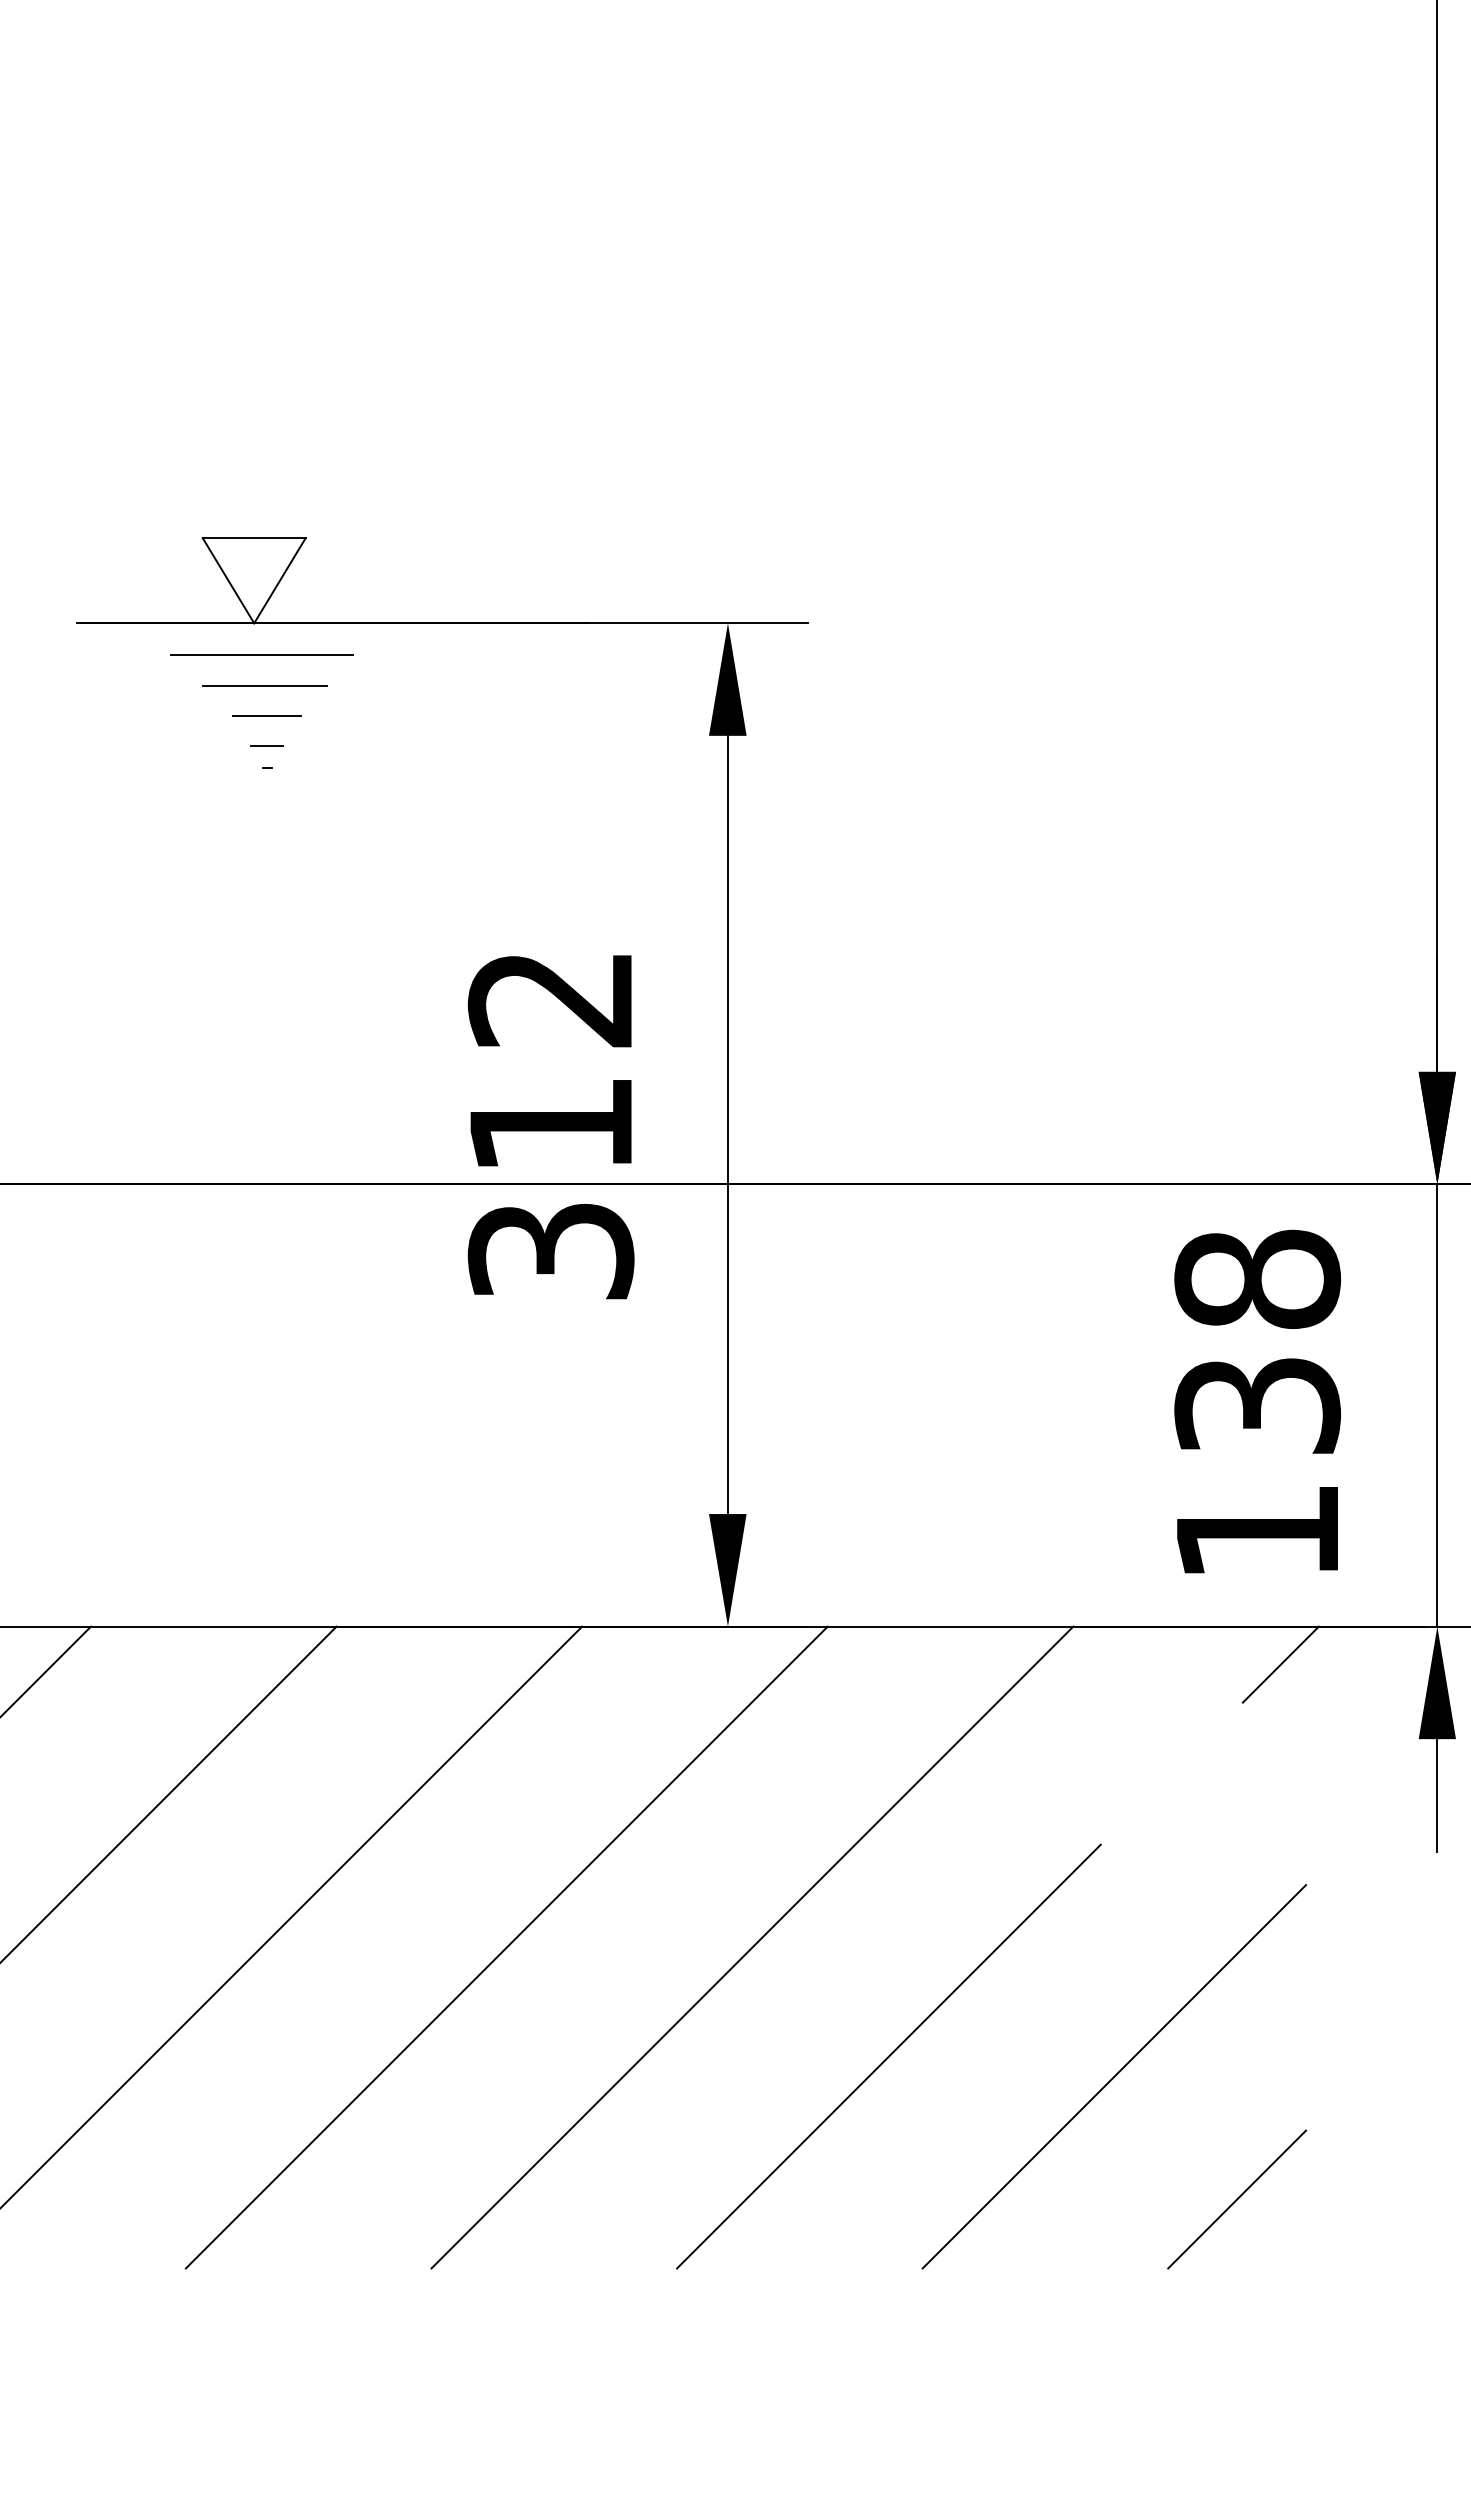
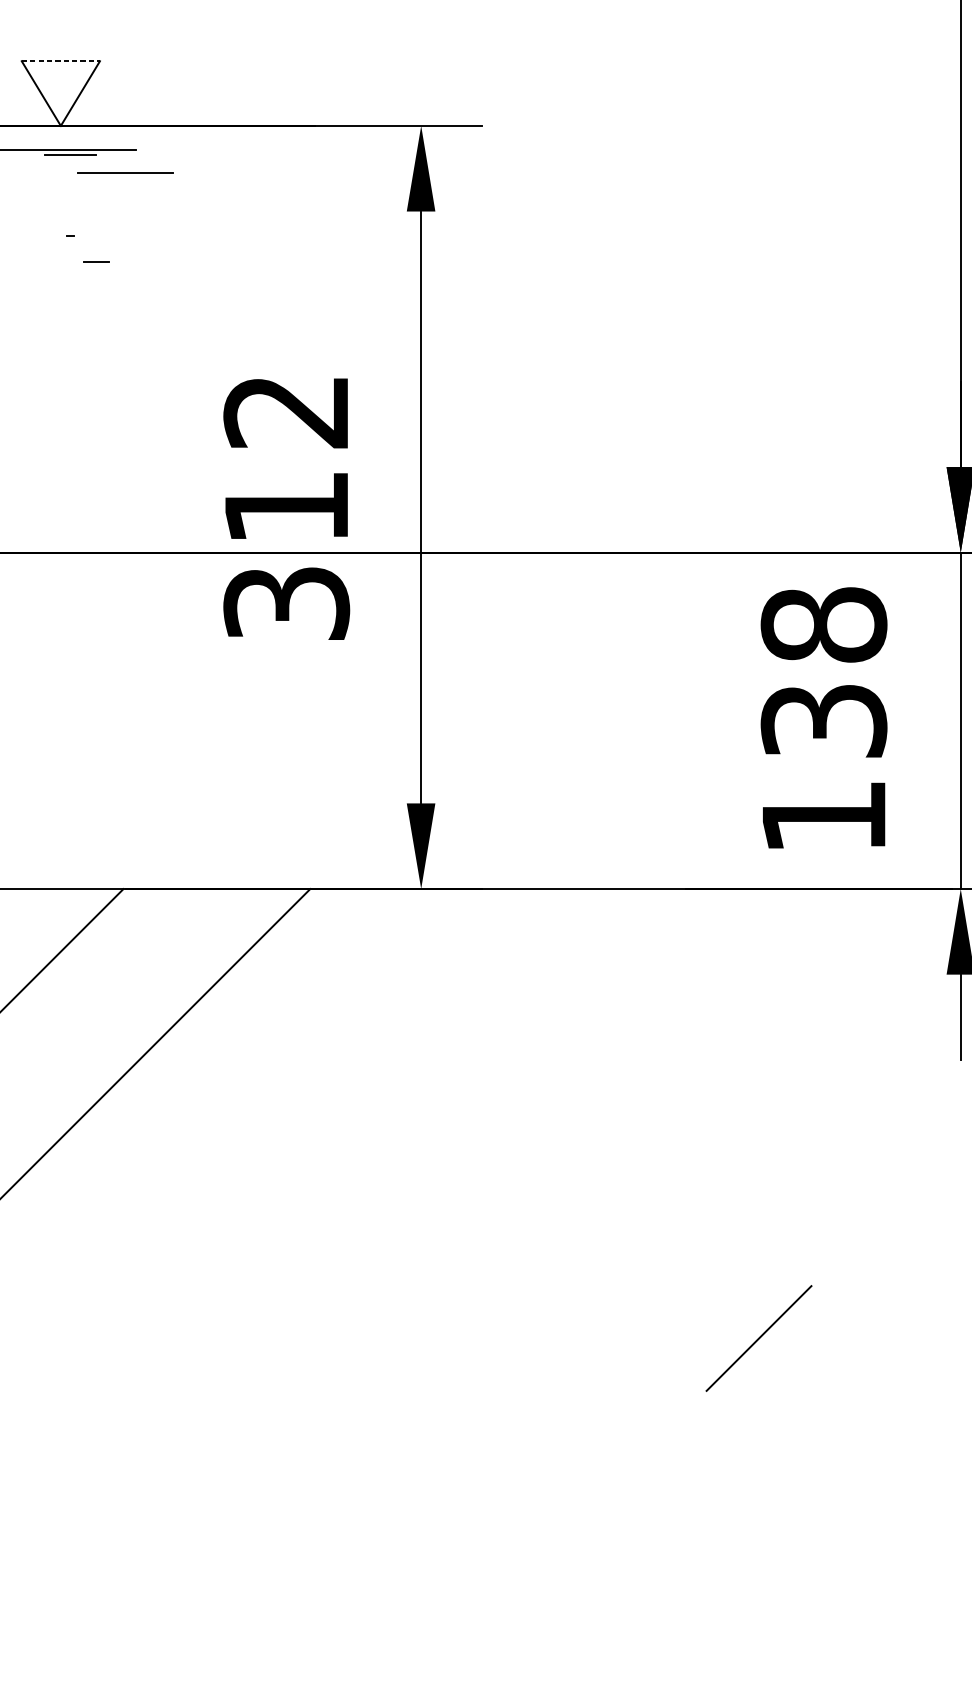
line: (254, 538) -> (61, 61), solid -> dashed
line: (264, 685) -> (124, 173), moved
line: (266, 715) -> (70, 154), moved
line: (266, 745) -> (96, 262), moved
line: (1280, 1664) -> (841, 917), removed
line: (506, 1947) -> (252, 1133), removed
line: (752, 1947) -> (439, 1133), removed
line: (888, 2056) -> (543, 1216), removed
line: (1114, 2076) -> (715, 1231), removed
line: (1237, 2199) -> (759, 1338), moved

